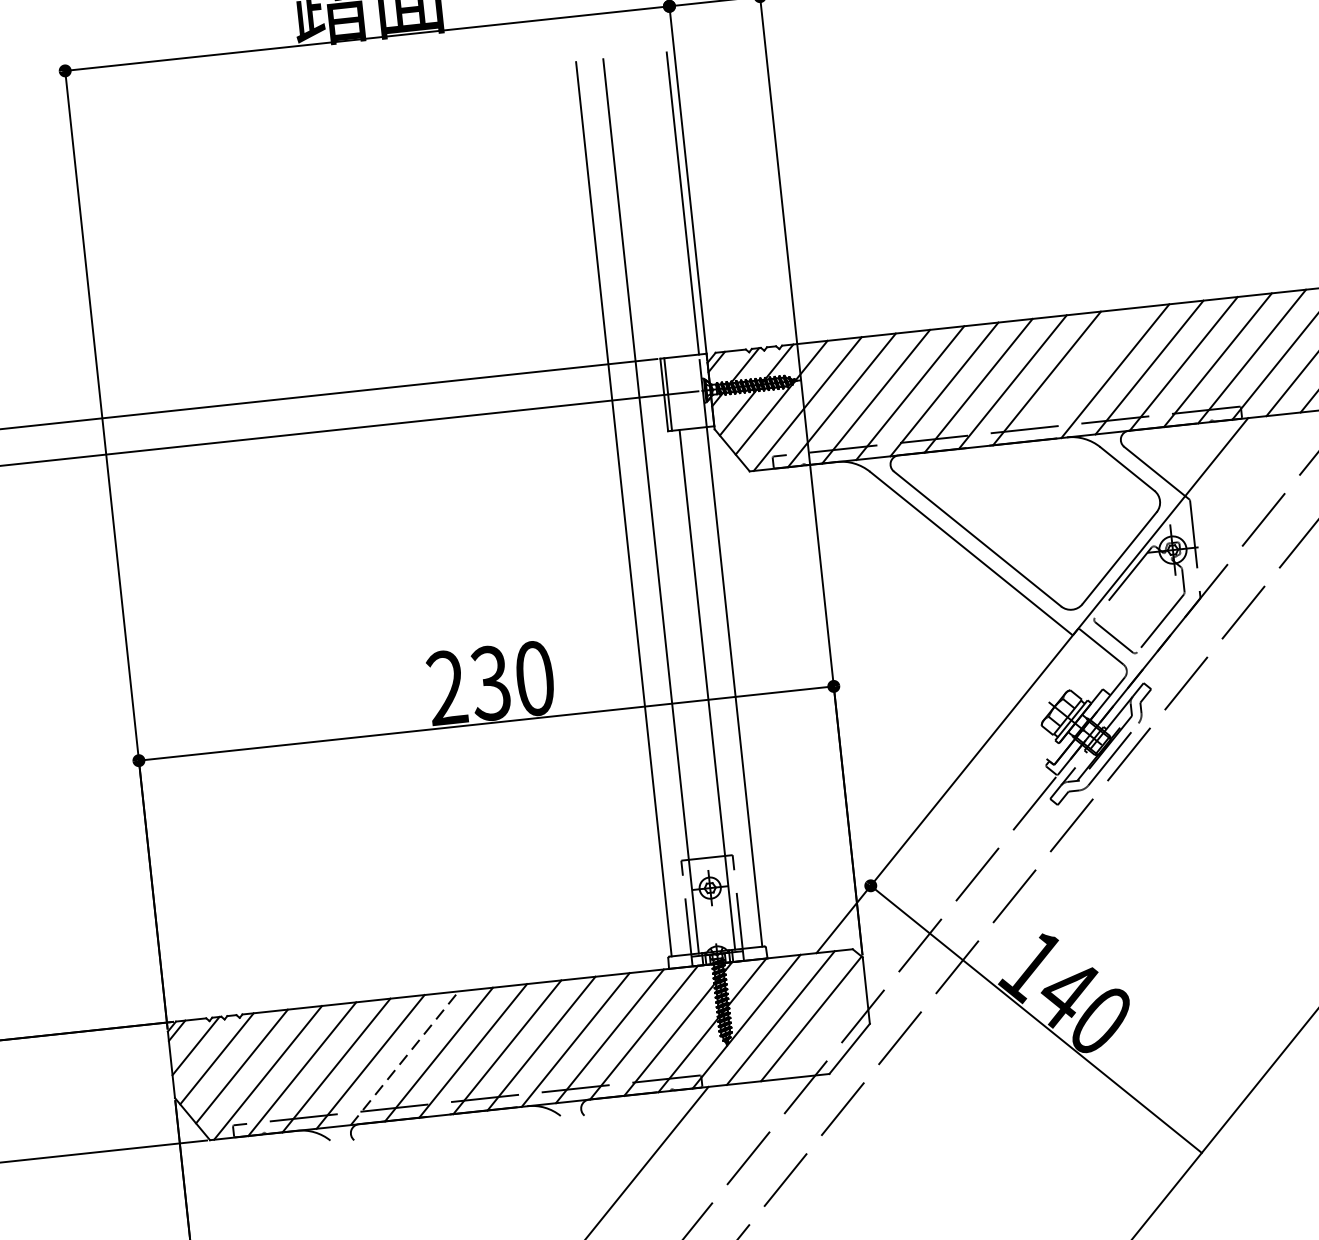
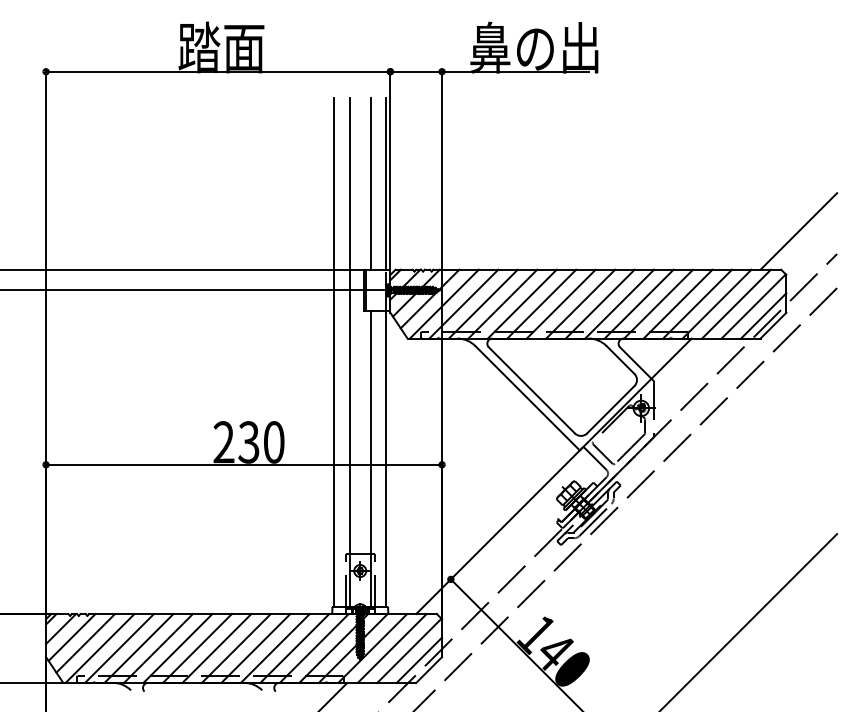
line: (655, 206) -> (370, 183), added
line: (1079, 373) -> (599, 303), added
line: (830, 1032) -> (419, 659), added
line: (404, 1058) -> (177, 648), dashed -> solid

